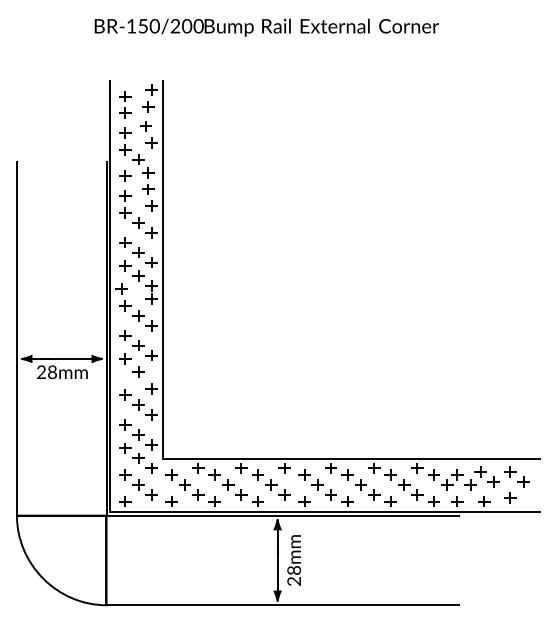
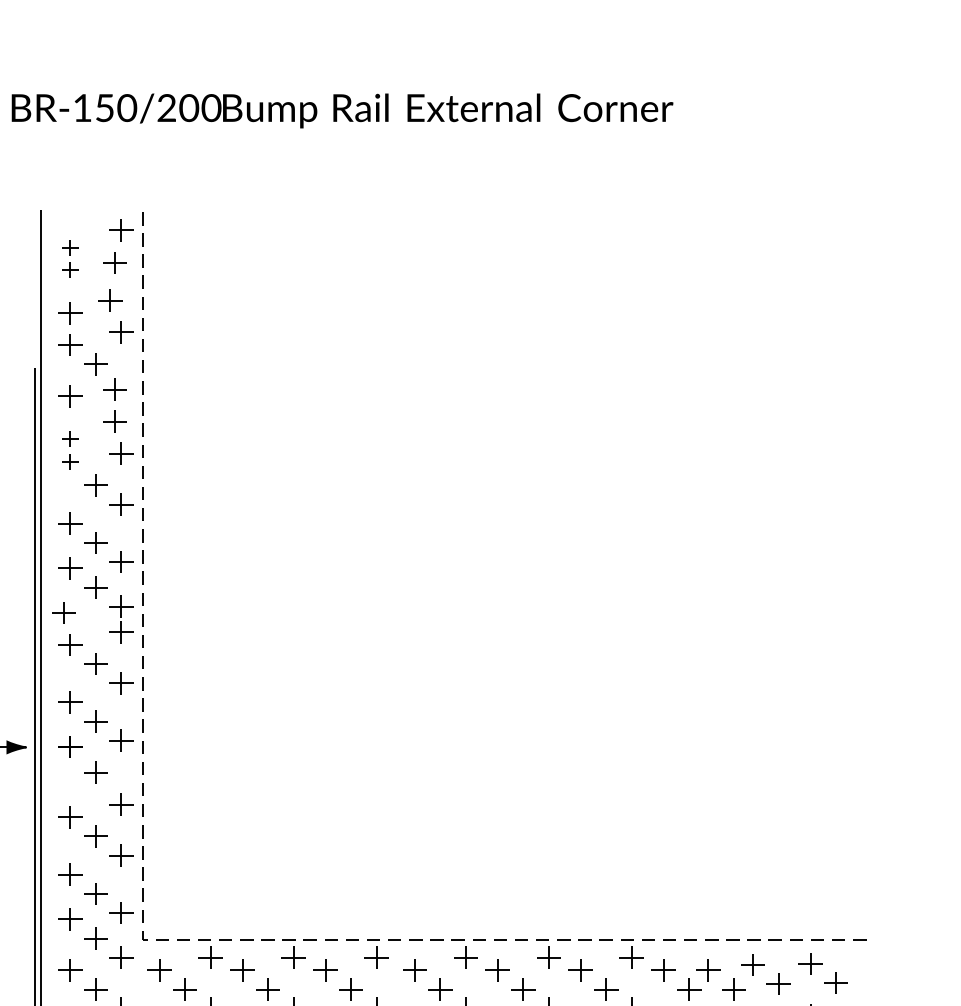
part: (125, 104) -> (70, 258), size x0.7
part: (125, 204) -> (70, 450), size x0.7
line: (163, 459) -> (143, 940), solid -> dashed

